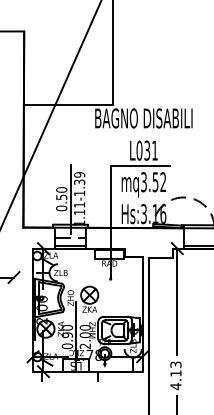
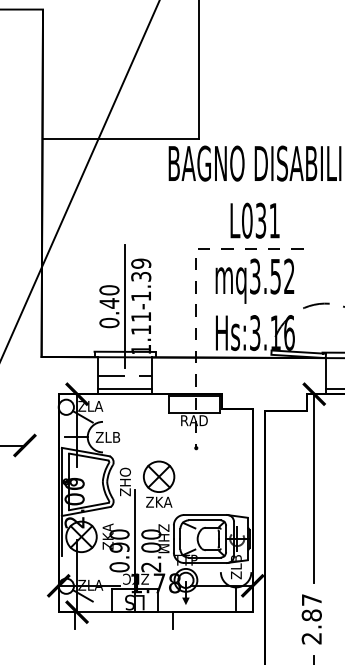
line: (110, 192) -> (195, 294), solid -> dashed
text: (61, 197) -> (109, 303), 0.50 -> 0.40
text: (175, 375) -> (311, 618), 4.13 -> 2.87

